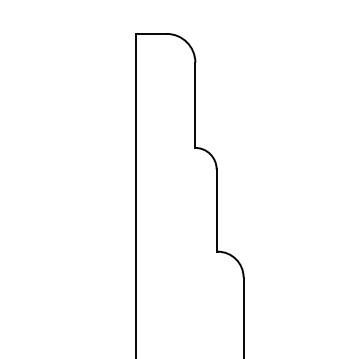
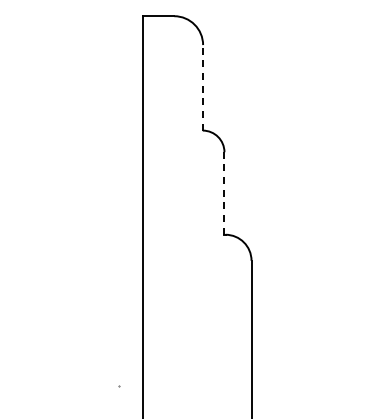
line: (195, 104) -> (203, 87), solid -> dashed
line: (216, 210) -> (224, 193), solid -> dashed

